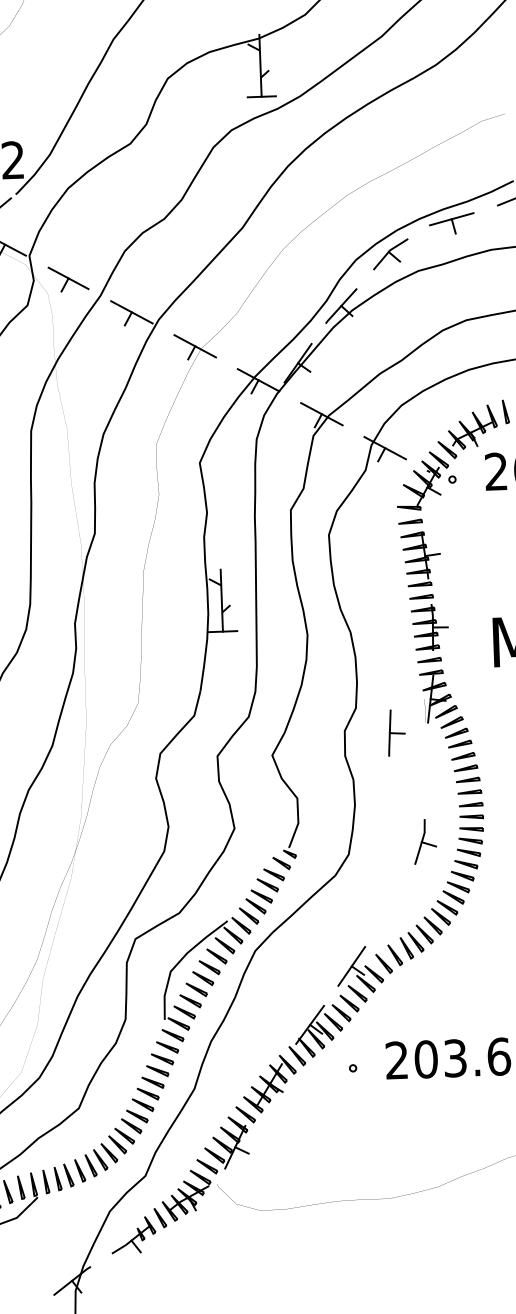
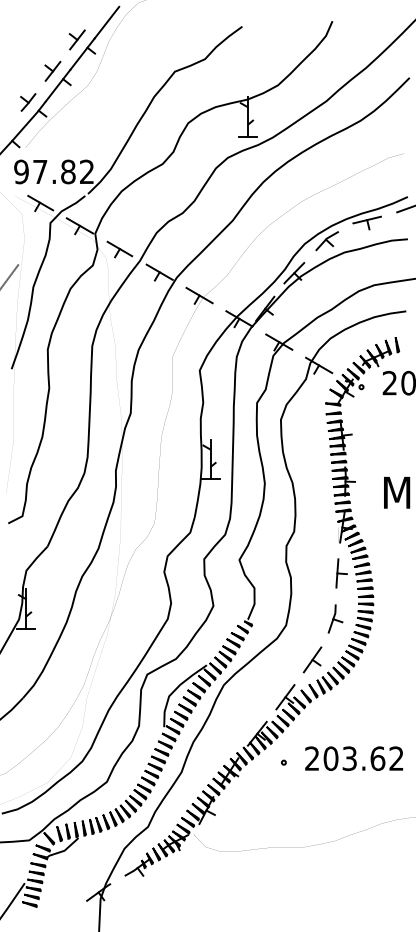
part: (396, 733) -> (341, 573), moved
part: (391, 906) -> (312, 659), added

